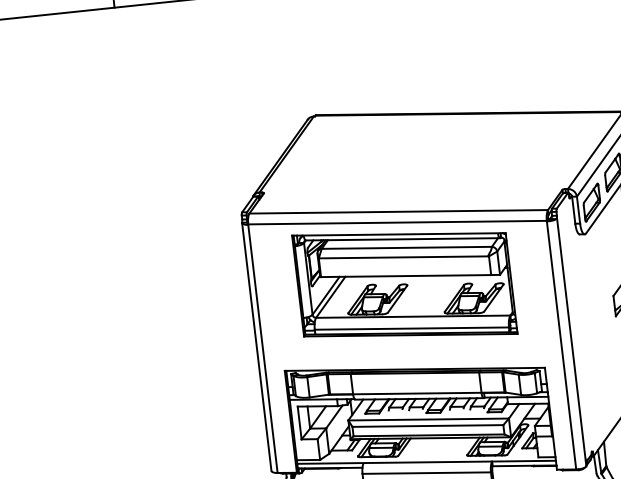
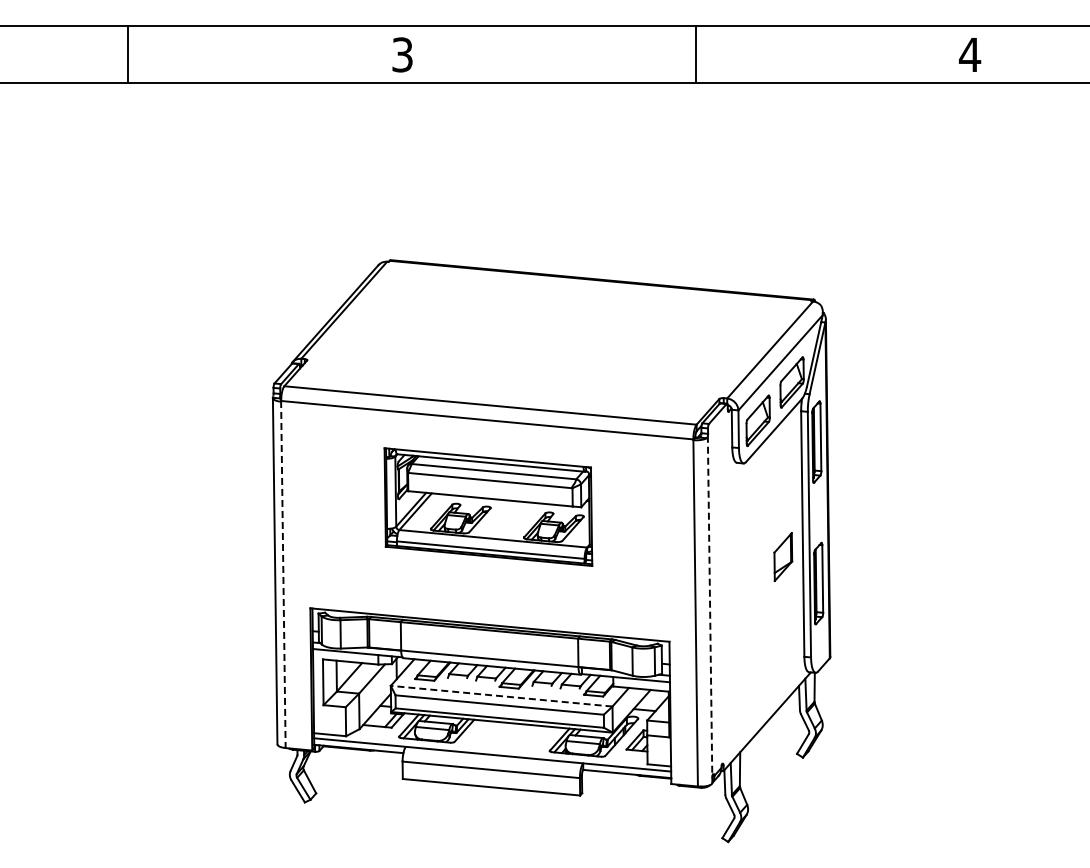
part: (404, 285) -> (488, 507), size x0.7
line: (571, 341) -> (710, 609), solid -> dashed
line: (263, 348) -> (283, 574), solid -> dashed
line: (428, 419) -> (501, 696), solid -> dashed

